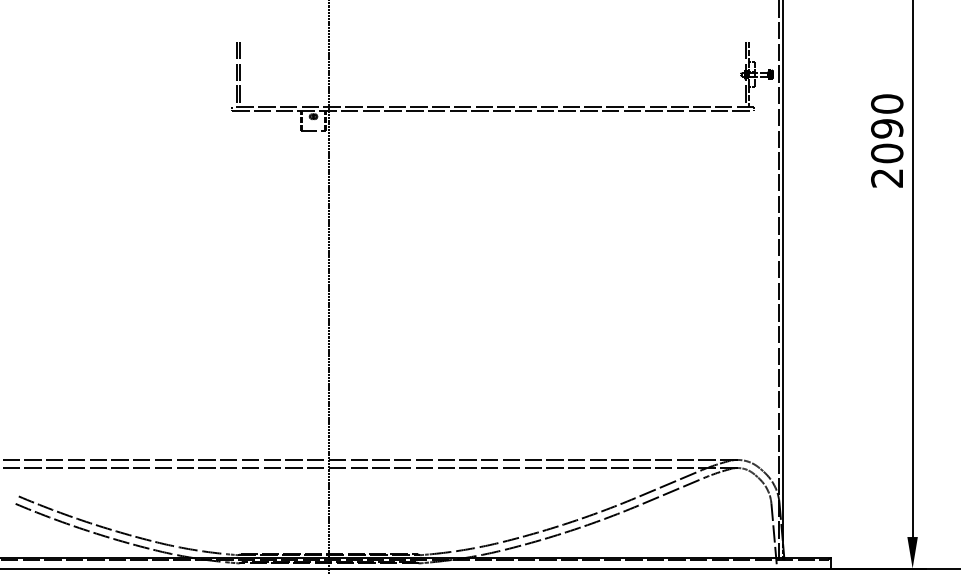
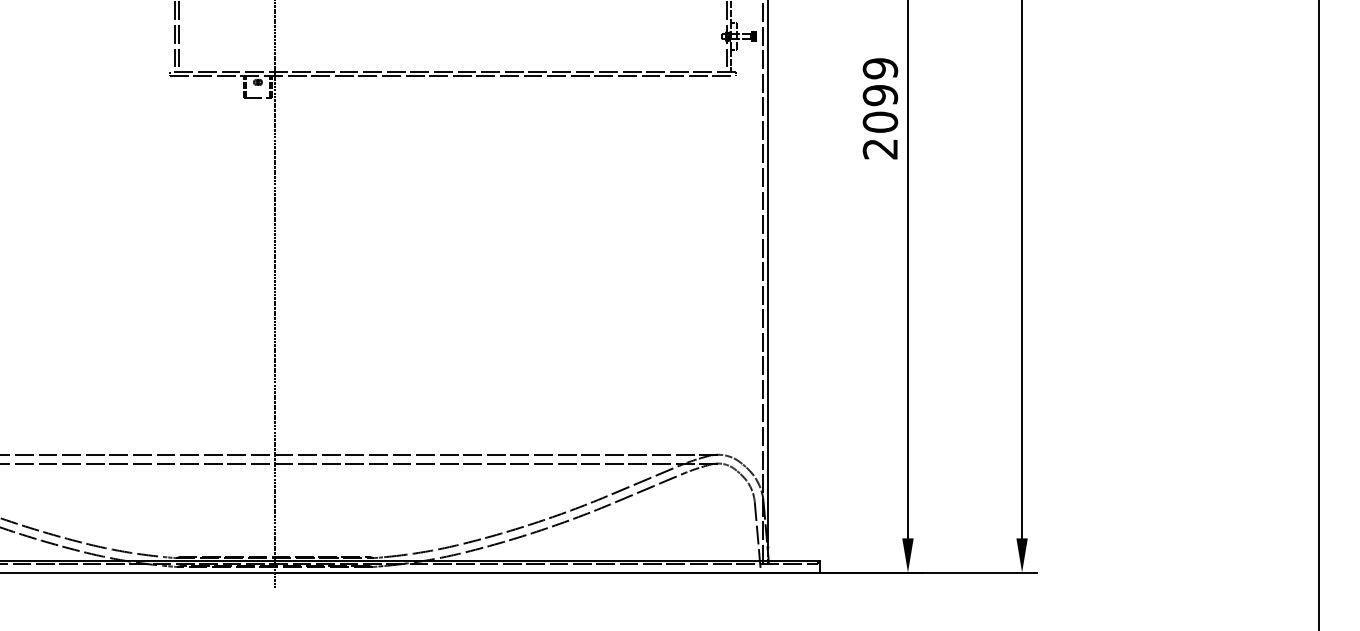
text: (887, 103) -> (880, 68), 2090 -> 2099

